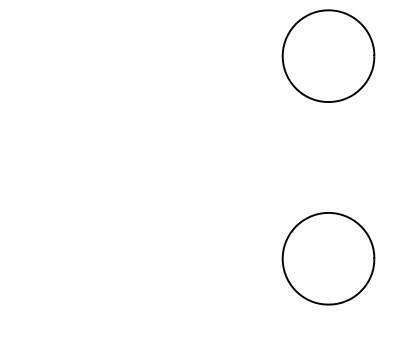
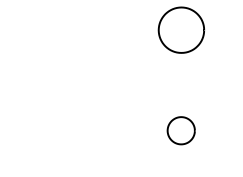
part: (326, 258) -> (180, 130), size x0.6

